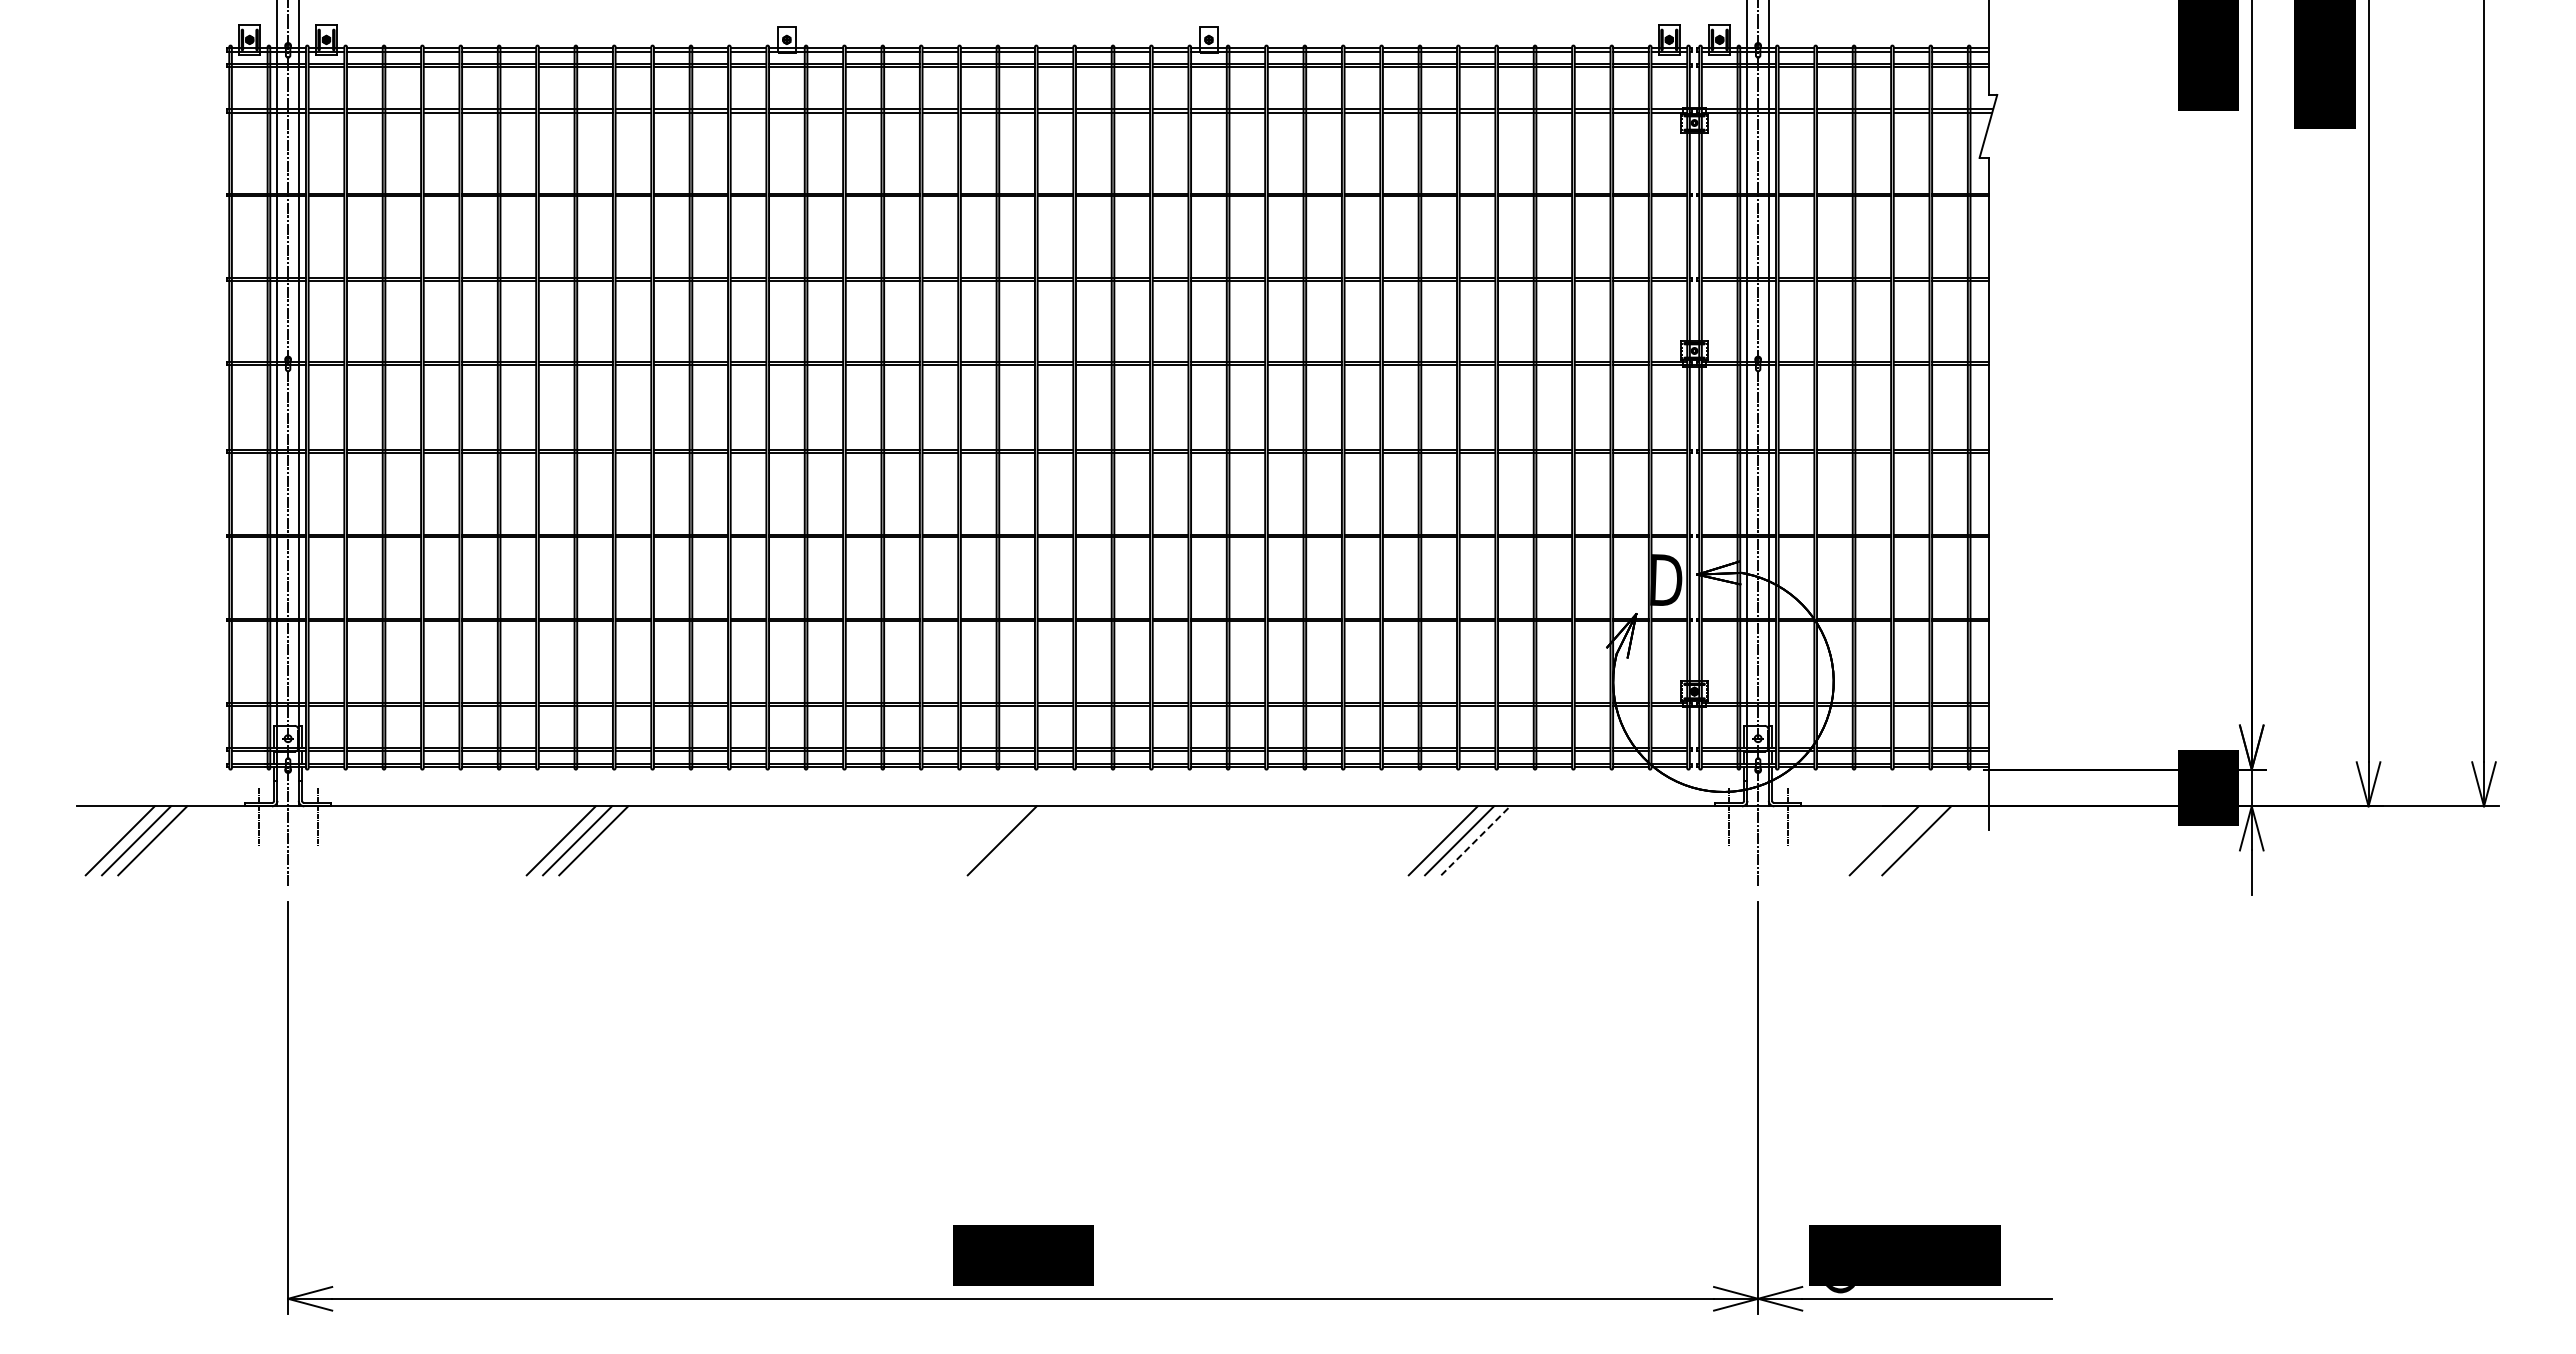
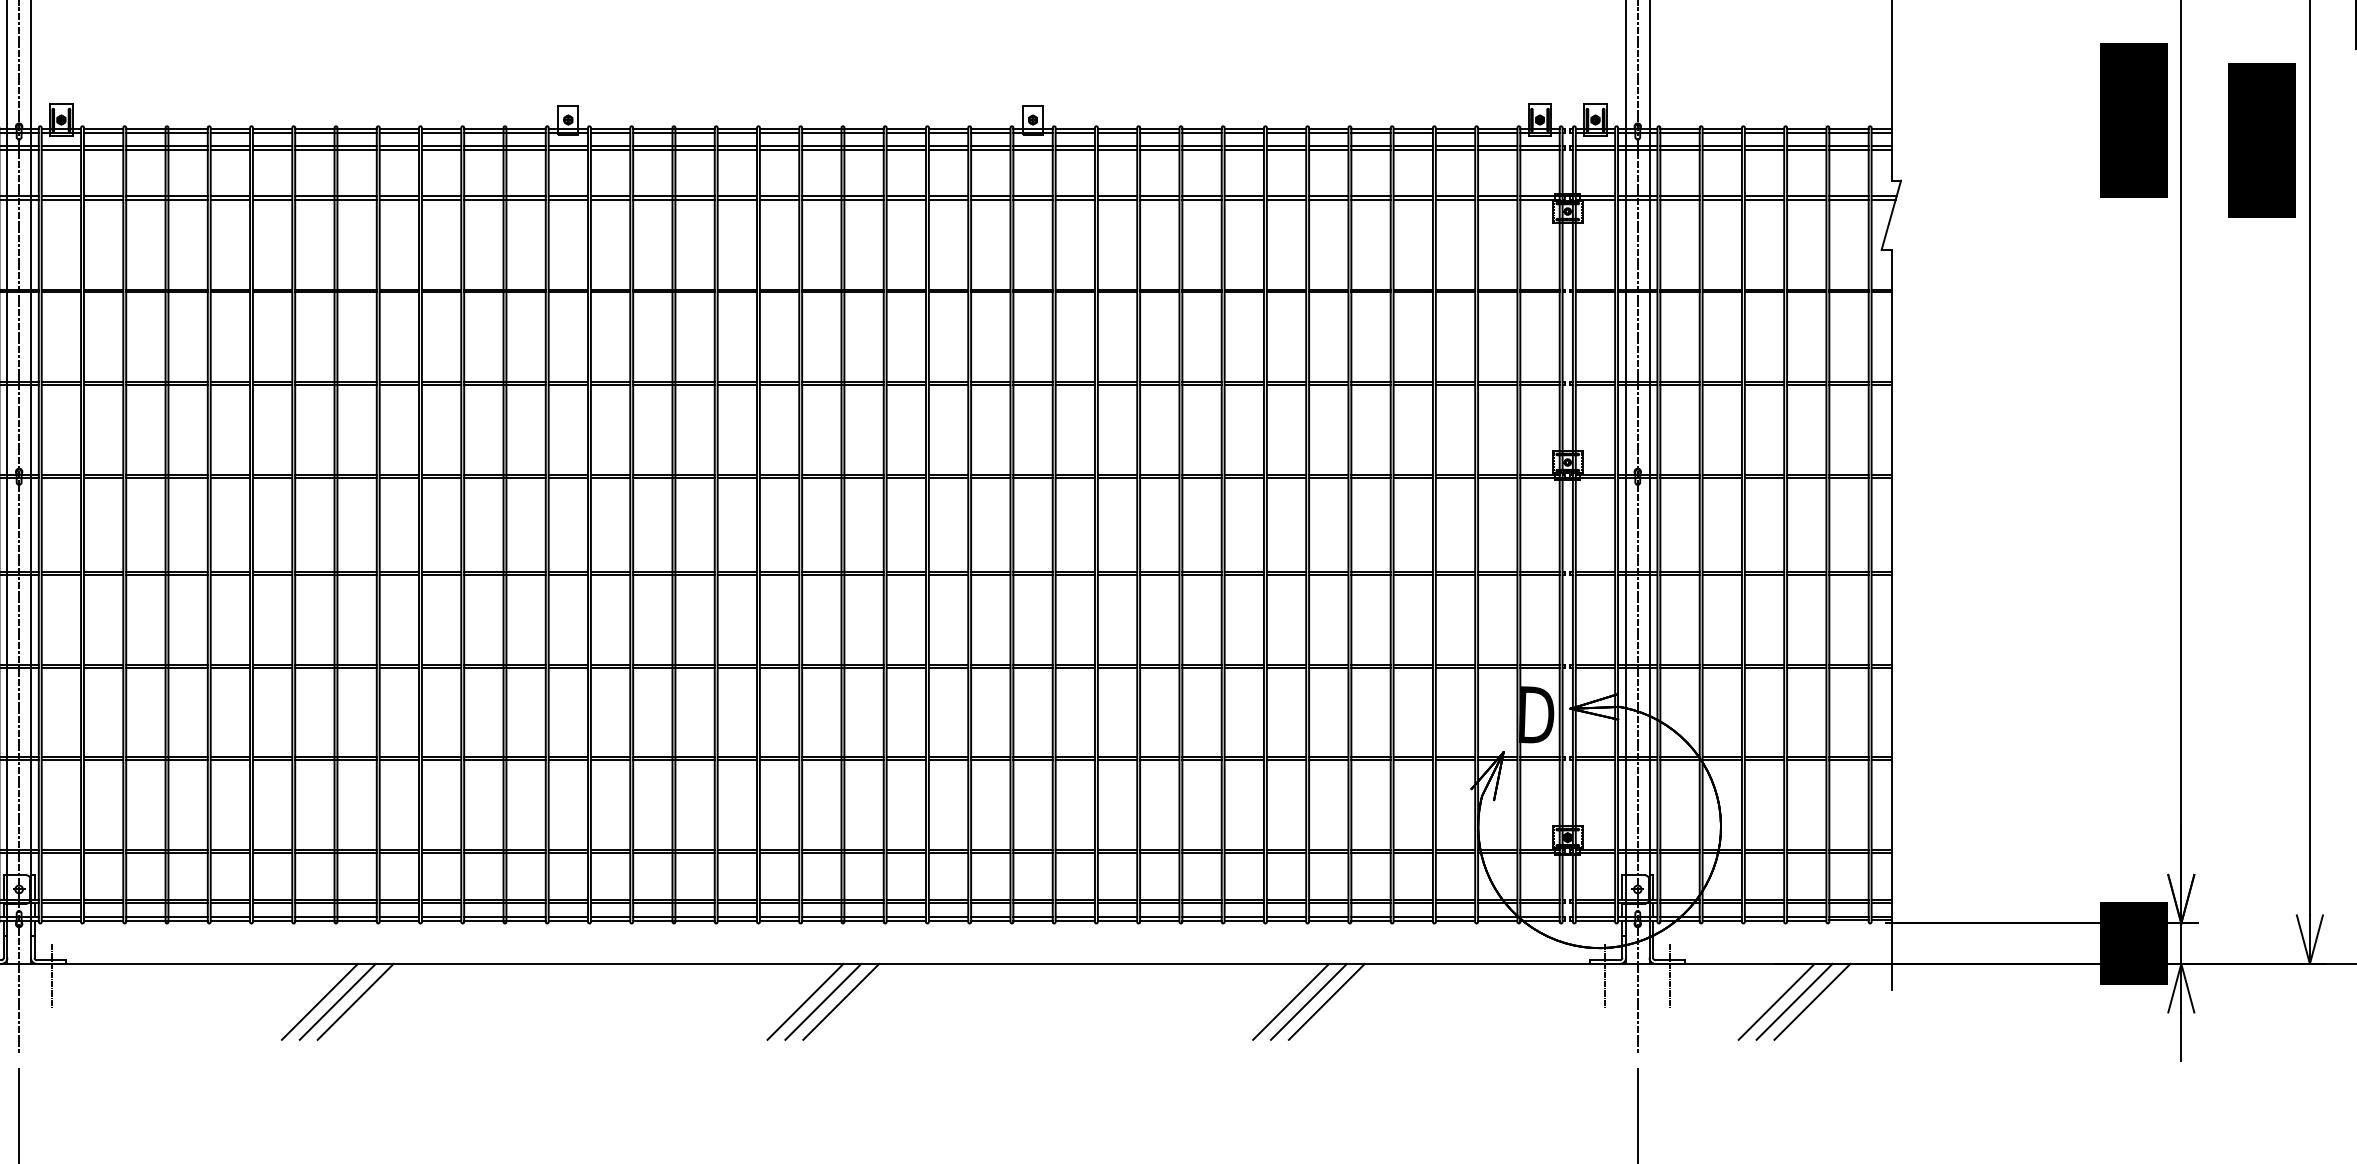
line: (1018, 840) -> (823, 1001), added
line: (1034, 840) -> (840, 1001), added
line: (1475, 840) -> (1326, 1001), dashed -> solid
line: (1900, 840) -> (1794, 1001), added

